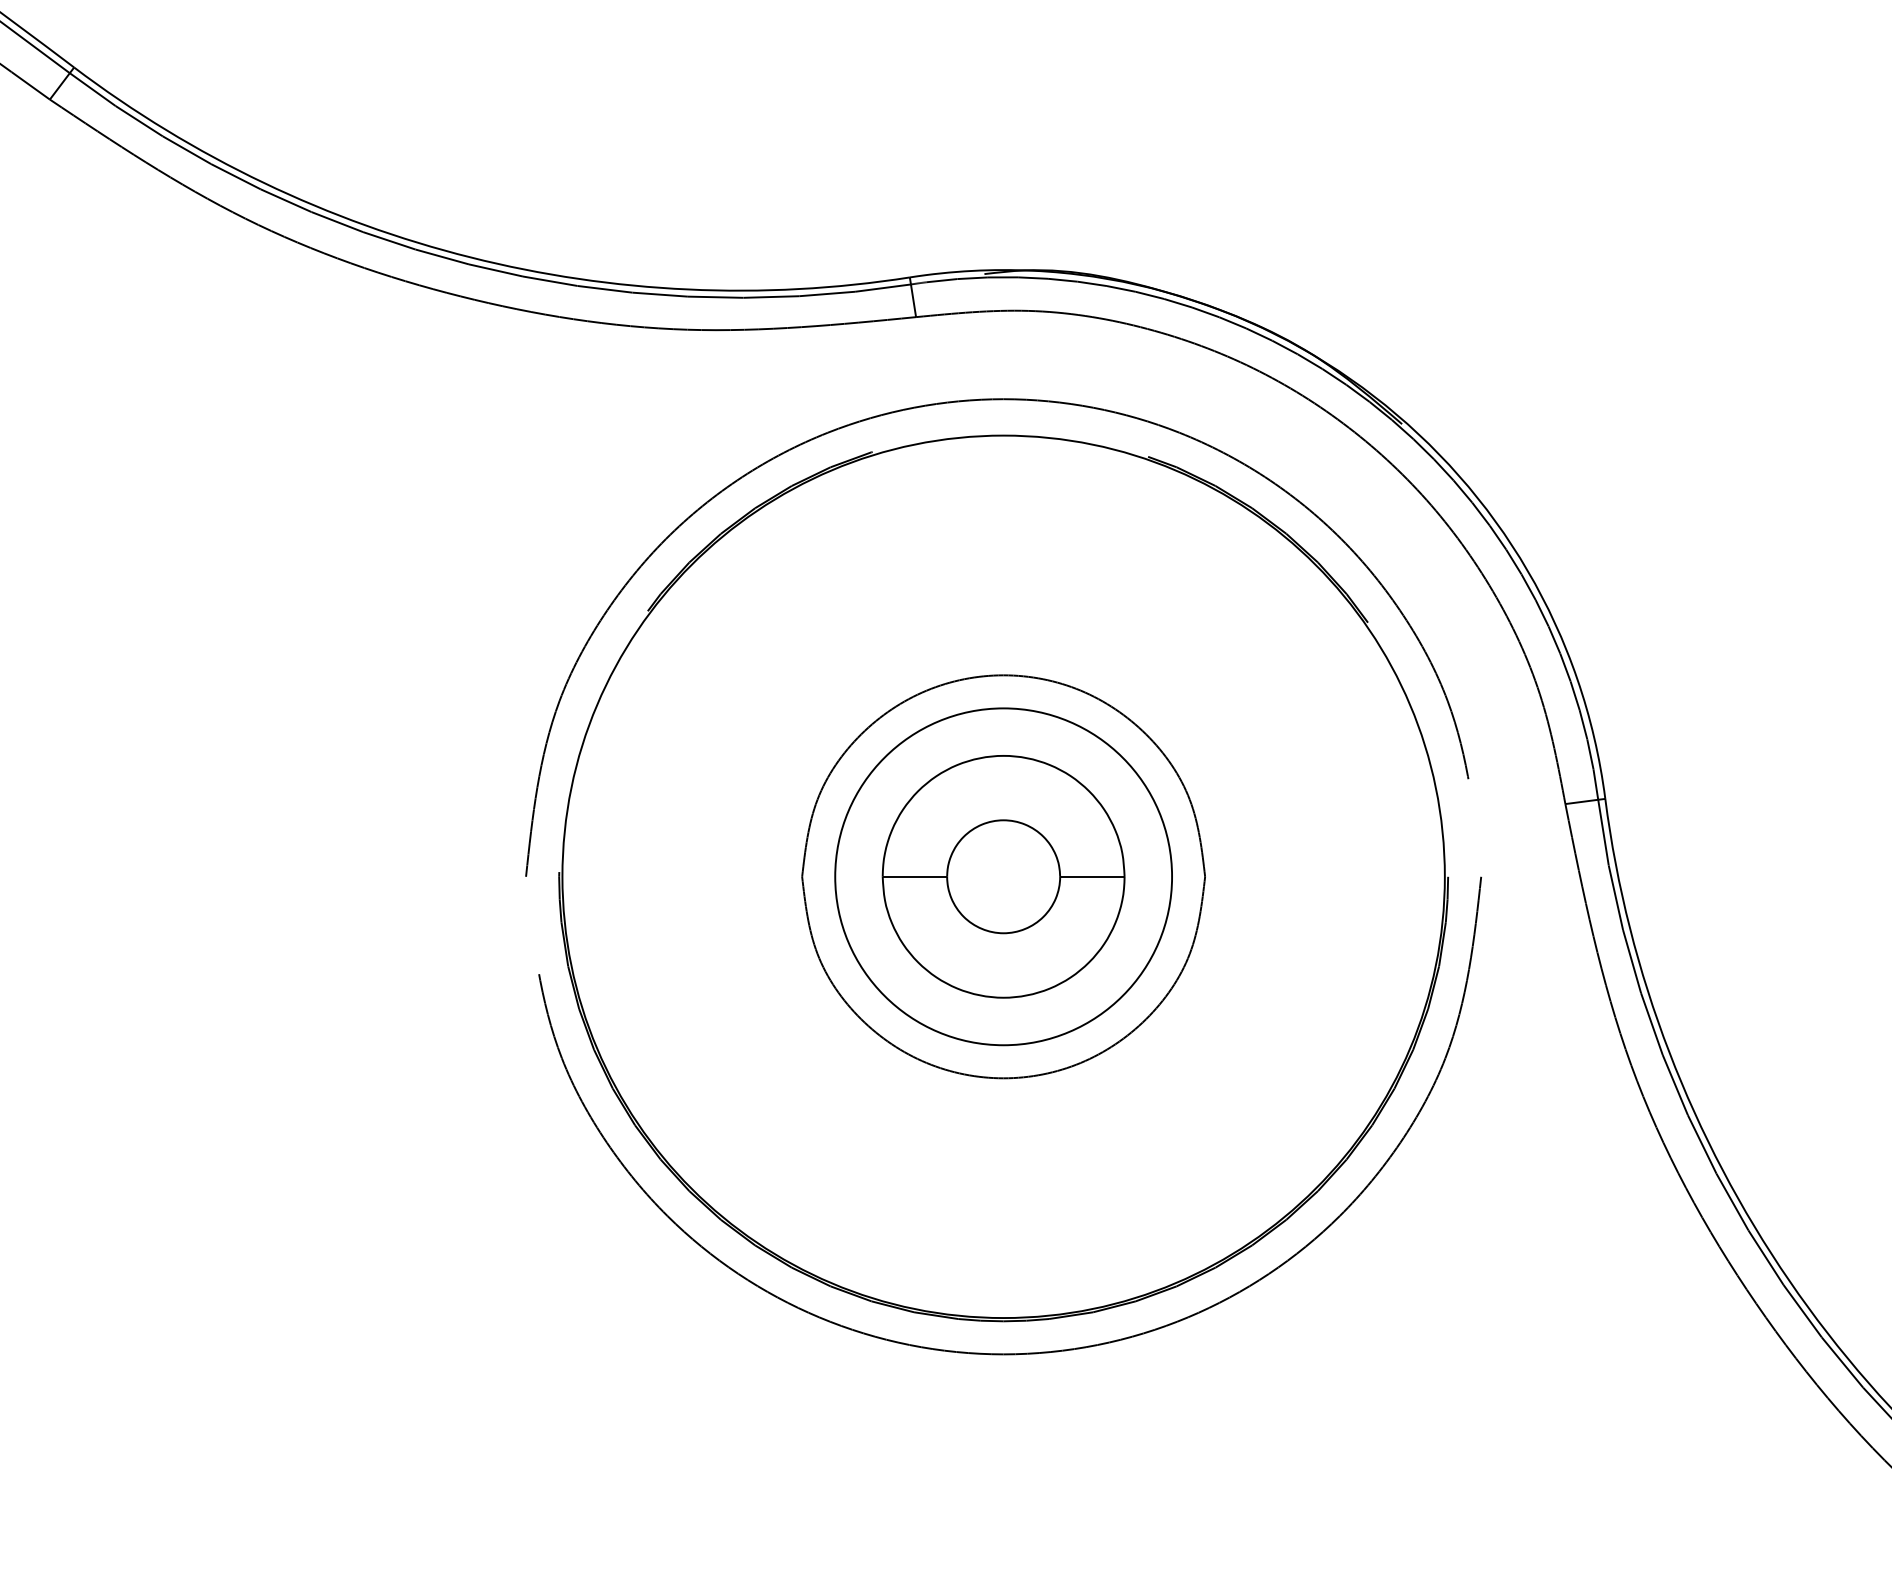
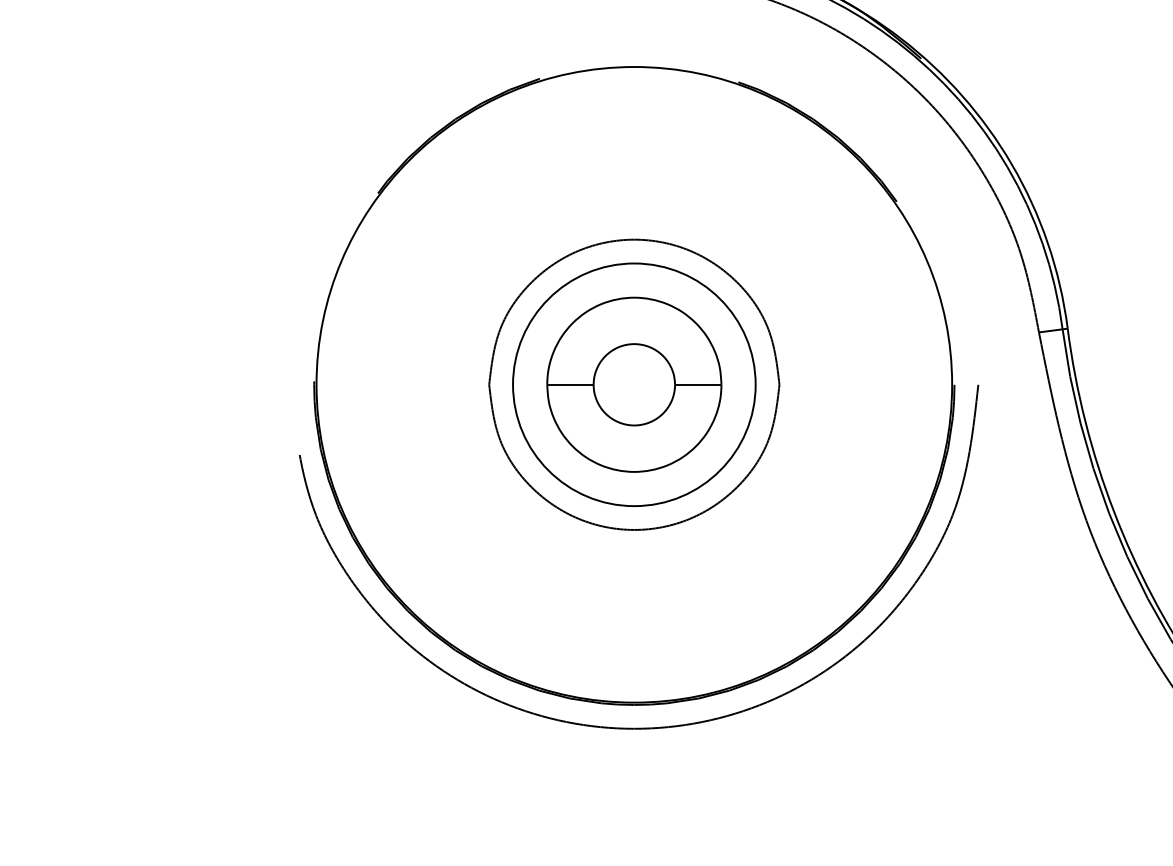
curve: (997, 400) -> (629, 41), removed

